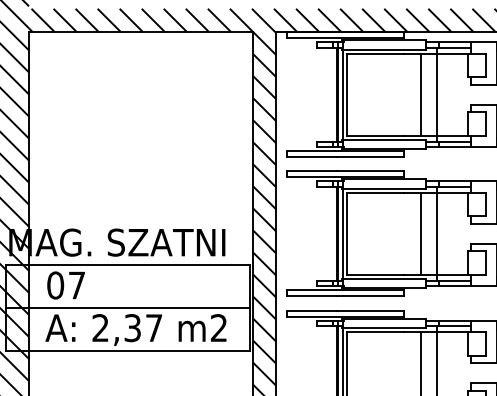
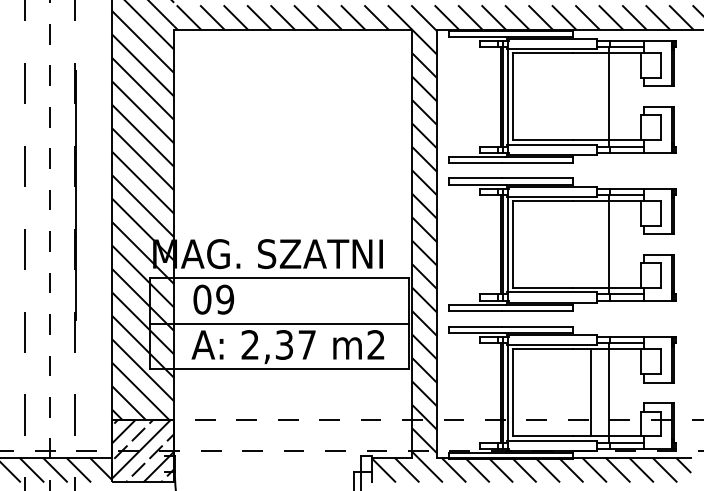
line: (421, 94) -> (591, 96), removed
line: (421, 233) -> (591, 244), removed
text: (77, 285) -> (225, 299), 07 -> 09

